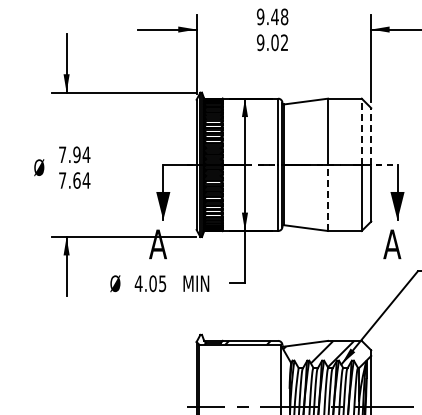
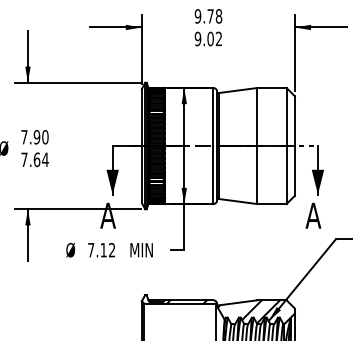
text: (274, 16) -> (210, 16), 9.48 -> 9.78
line: (361, 131) -> (286, 116), dashed -> solid
line: (371, 135) -> (295, 120), dashed -> solid
text: (86, 154) -> (45, 136), 7.94 -> 7.90
line: (328, 197) -> (257, 174), dashed -> solid
text: (150, 283) -> (101, 250), 4.05 -> 7.12

